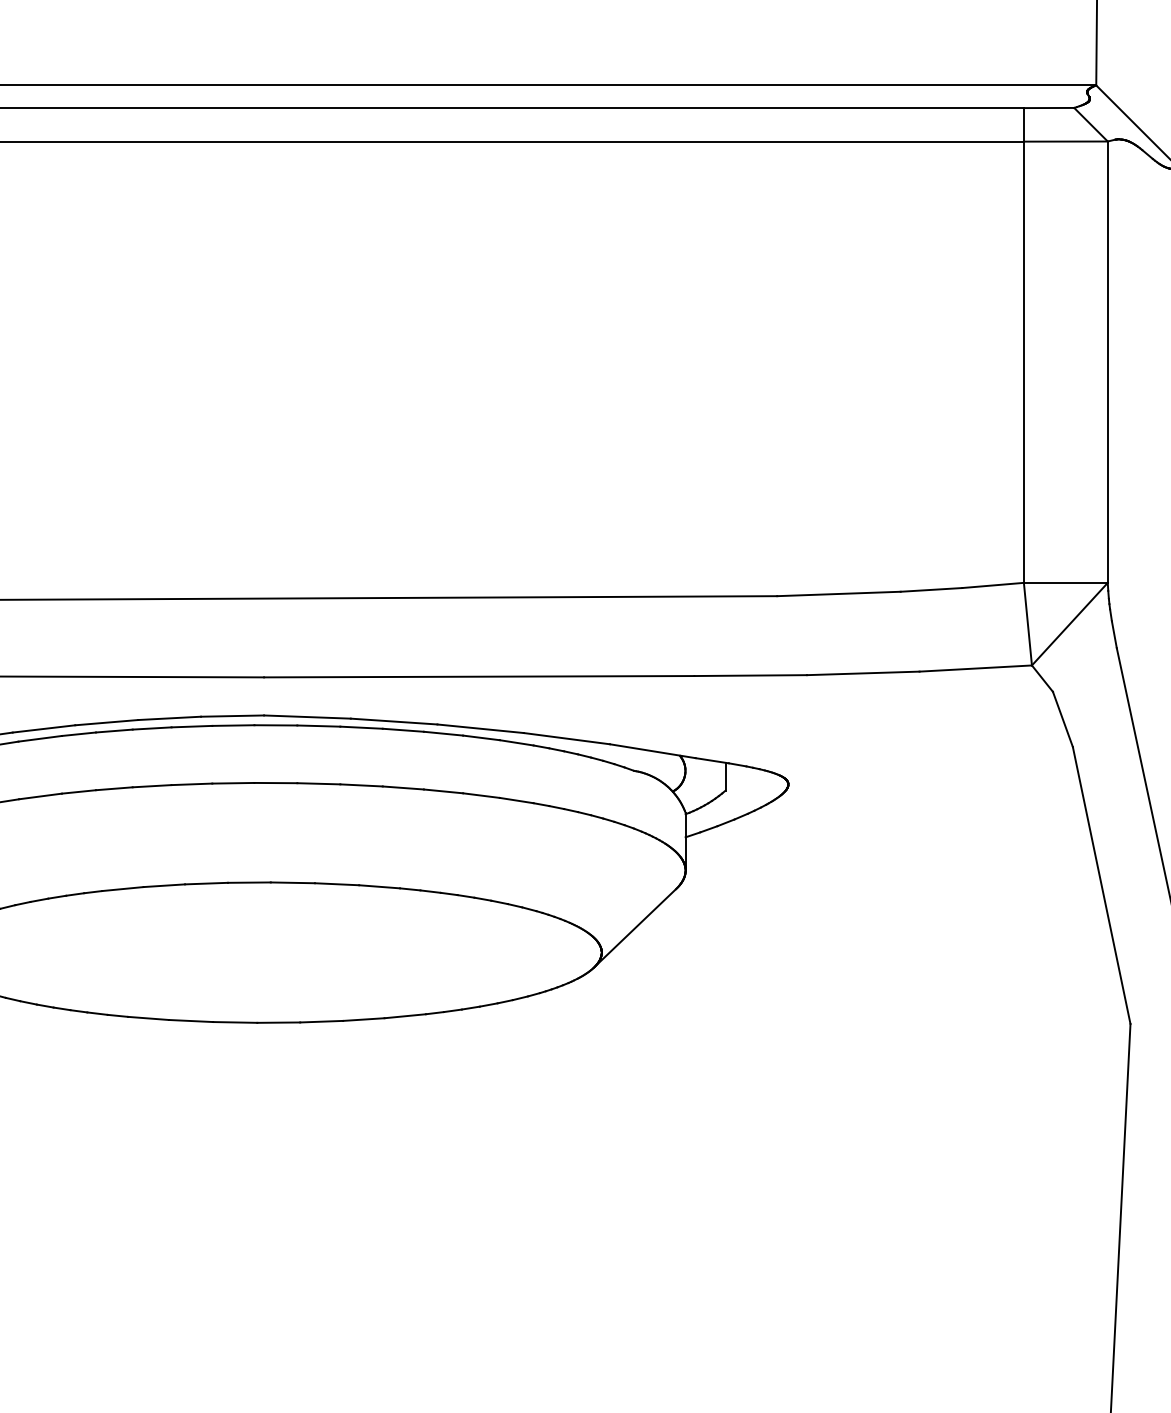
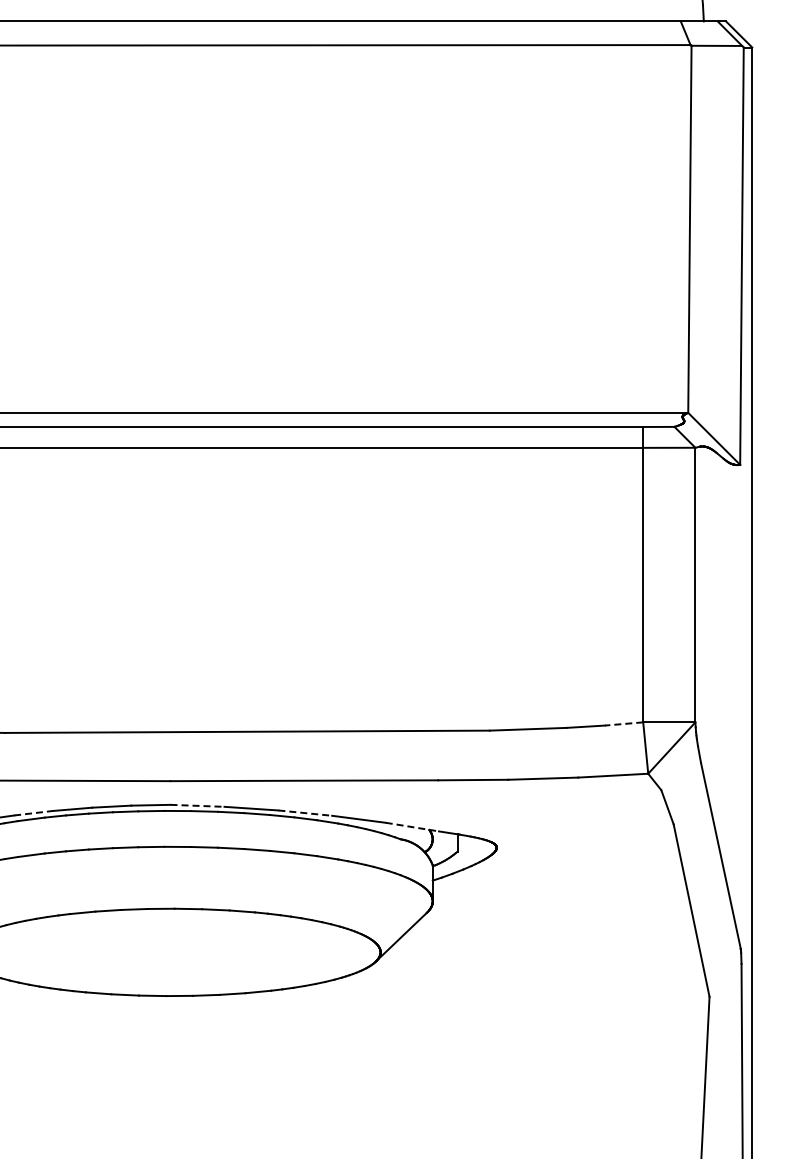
line: (992, 586) -> (623, 724), solid -> dashed
line: (309, 716) -> (198, 805), solid -> dashed
line: (43, 729) -> (33, 813), solid -> dashed
line: (481, 729) -> (305, 813), solid -> dashed
line: (653, 751) -> (412, 827), solid -> dashed

